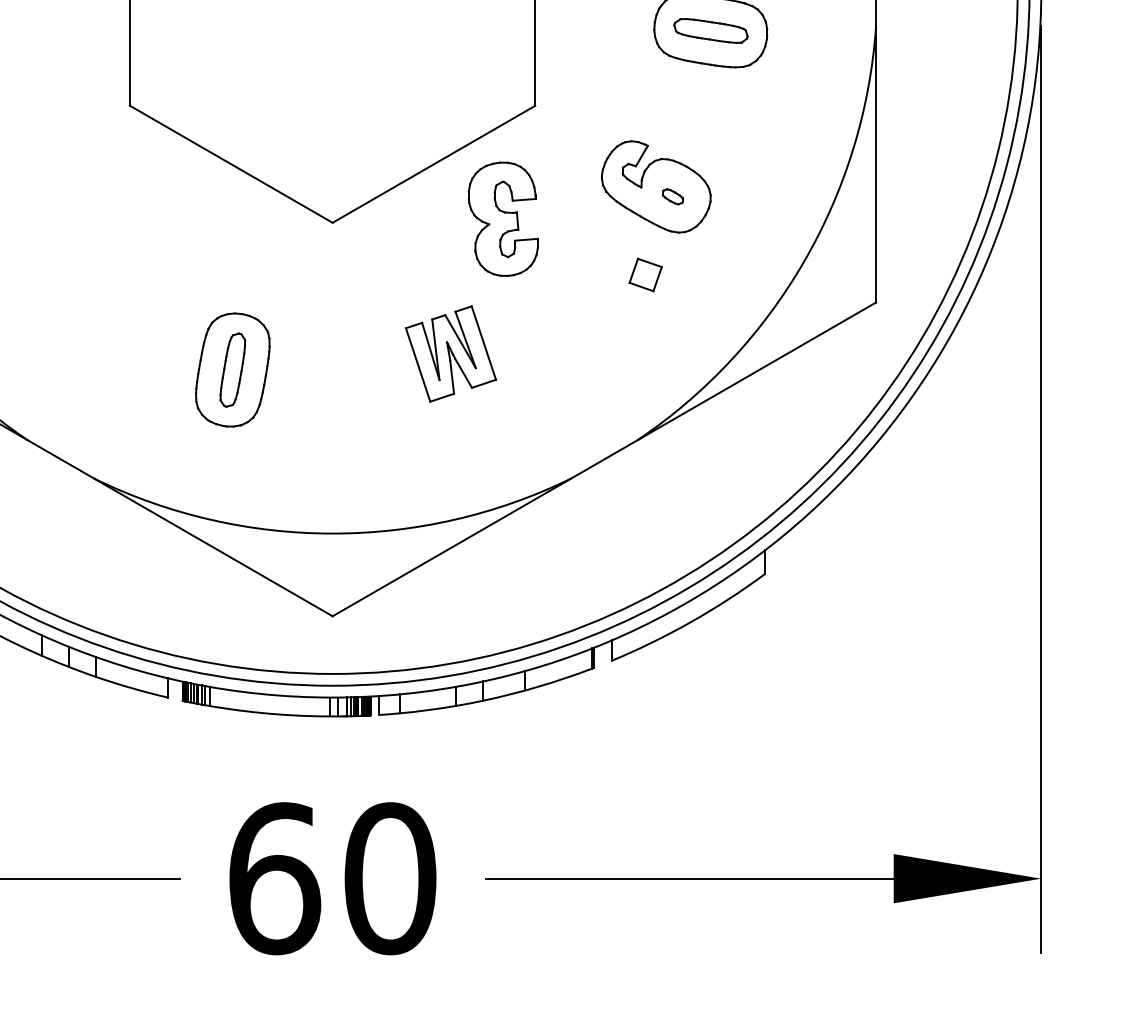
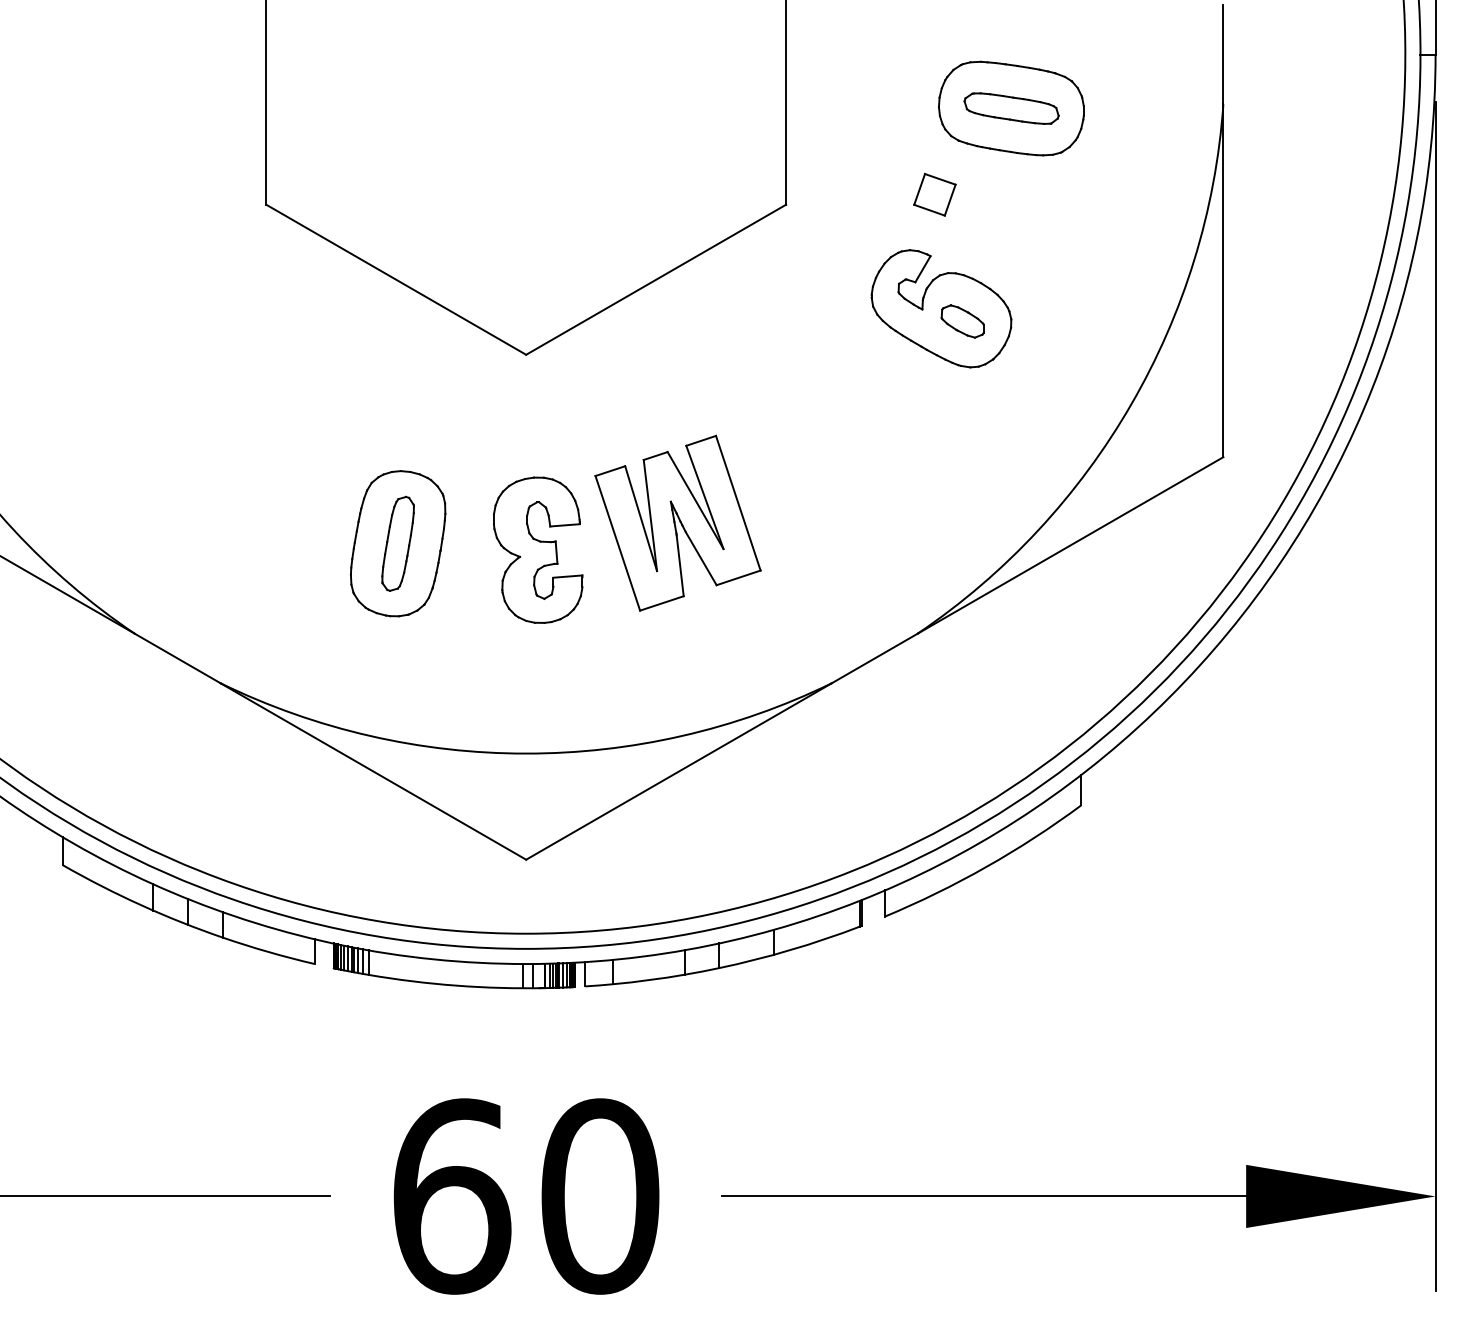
part: (672, 196) -> (962, 321), size x1.67
part: (503, 218) -> (538, 549), moved
part: (645, 274) -> (934, 194), moved
part: (450, 353) -> (677, 522), size x1.43

